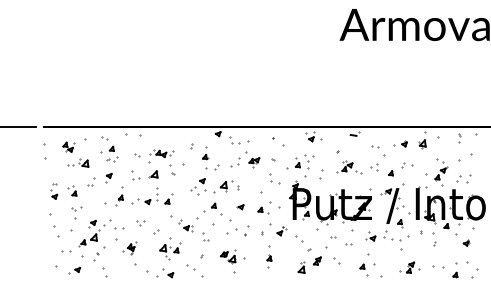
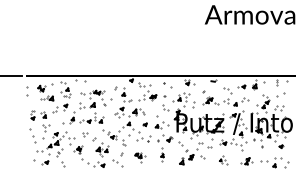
part: (233, 261) -> (140, 157), size x0.7
part: (370, 264) -> (223, 159), size x0.6

